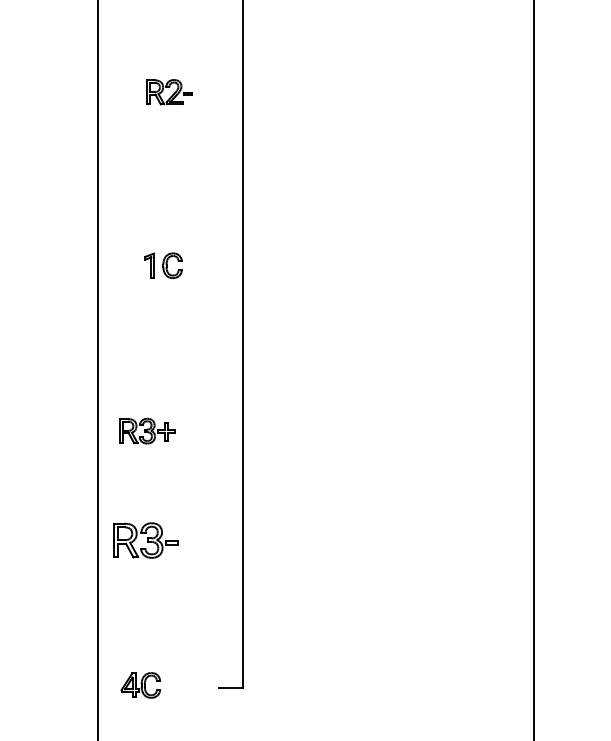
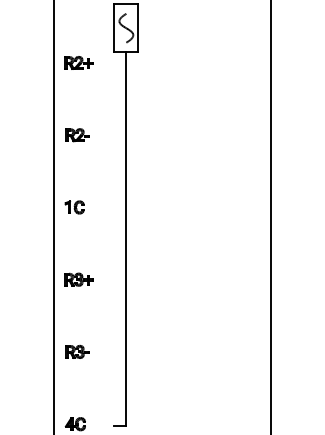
part: (168, 92) -> (77, 135), moved
part: (162, 265) -> (74, 207), moved
part: (146, 430) -> (78, 279), moved
part: (144, 539) -> (77, 351), size x0.71

